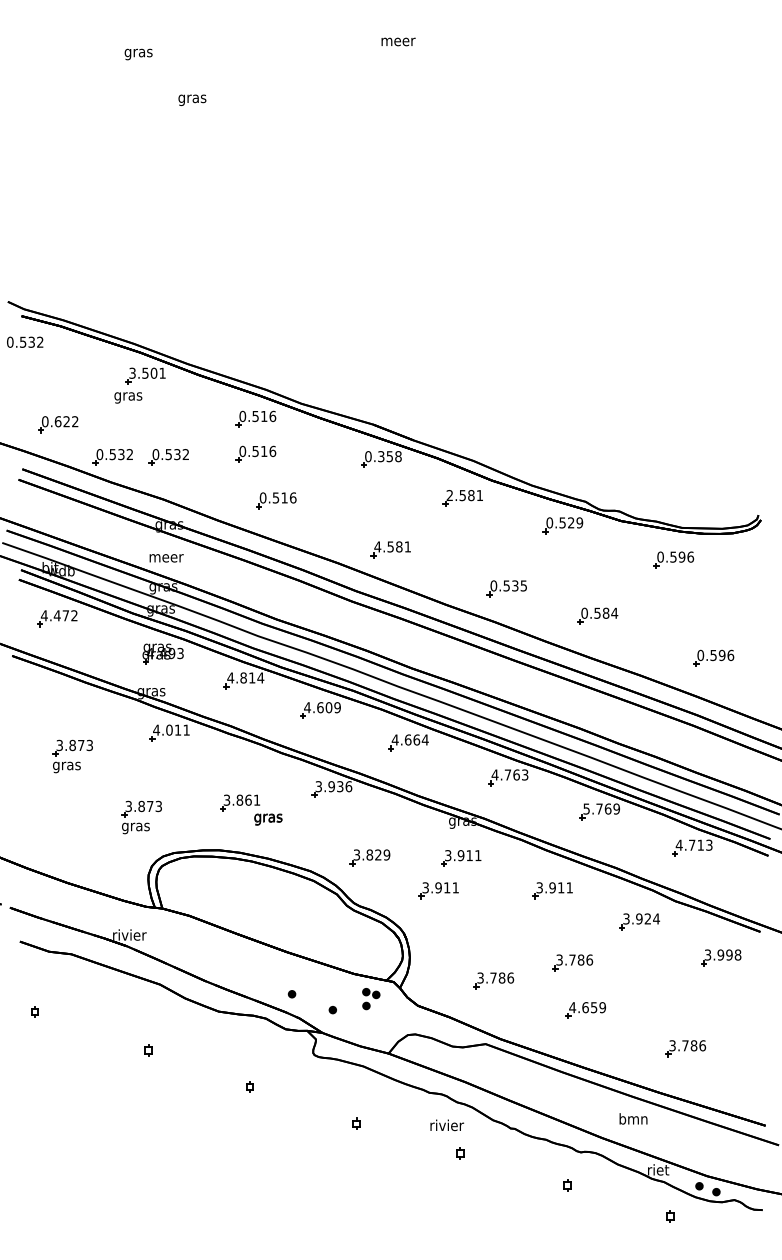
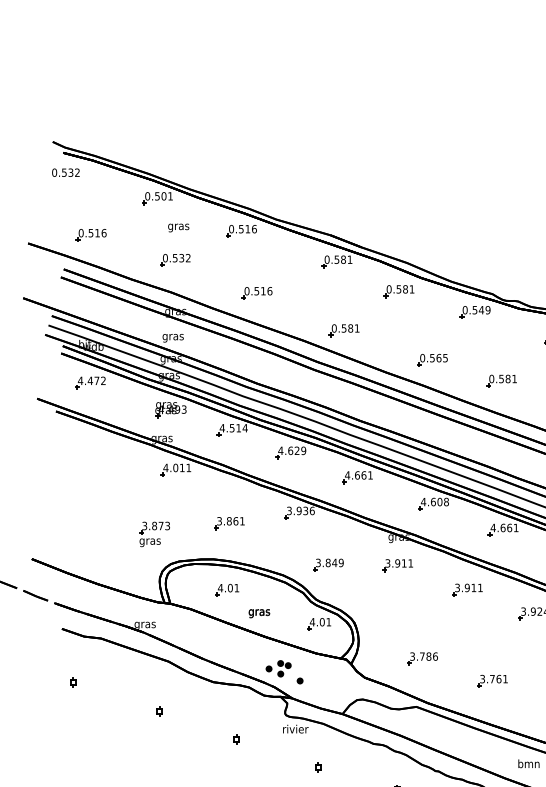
text: (132, 372) -> (147, 195), 3.501 -> 0.501
text: (128, 397) -> (178, 227), moved
text: (66, 421) -> (97, 233), 0.622 -> 0.516
part: (255, 453) -> (241, 257), removed
text: (389, 456) -> (343, 259), 0.358 -> 0.581
part: (112, 457) -> (132, 260), removed
text: (449, 495) -> (388, 289), 2.581 -> 0.581
text: (570, 522) -> (480, 309), 0.529 -> 0.549
text: (377, 546) -> (334, 328), 4.581 -> 0.581
text: (166, 559) -> (173, 338), meer -> gras
text: (515, 585) -> (439, 357), 0.535 -> 0.565
text: (614, 612) -> (514, 378), 0.584 -> 0.581
text: (243, 677) -> (232, 427), 4.814 -> 4.514
text: (328, 707) -> (296, 450), 4.609 -> 4.629
text: (424, 739) -> (369, 475), 4.664 -> 4.661
part: (72, 756) -> (101, 487), removed
text: (516, 774) -> (439, 501), 4.763 -> 4.608
text: (601, 808) -> (504, 527), 5.769 -> 4.661
text: (268, 819) -> (259, 613), moved
text: (377, 854) -> (334, 562), 3.829 -> 3.849
part: (236, 890) -> (226, 589), added
part: (438, 890) -> (380, 589), removed
text: (129, 935) -> (145, 624), rivier -> gras
part: (357, 935) -> (318, 624), added
part: (572, 962) -> (482, 644), removed
part: (371, 999) -> (284, 669), moved
text: (587, 1007) -> (493, 679), 4.659 -> 3.761
text: (447, 1125) -> (296, 729), moved

